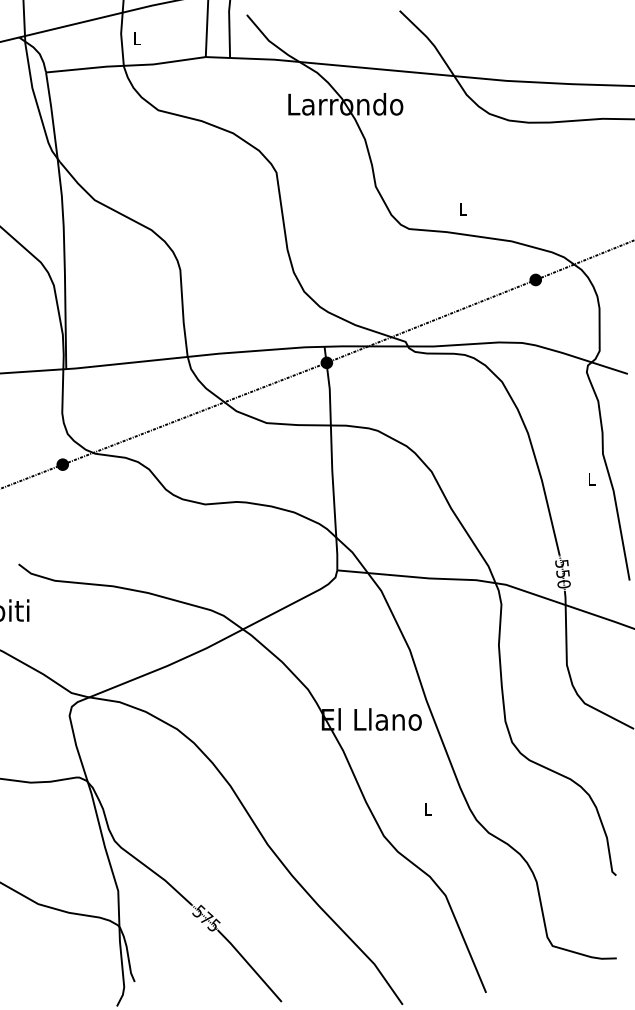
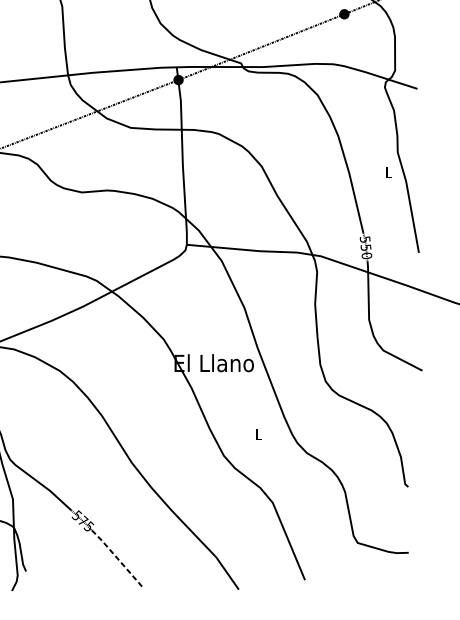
line: (249, 965) -> (117, 558), solid -> dashed

